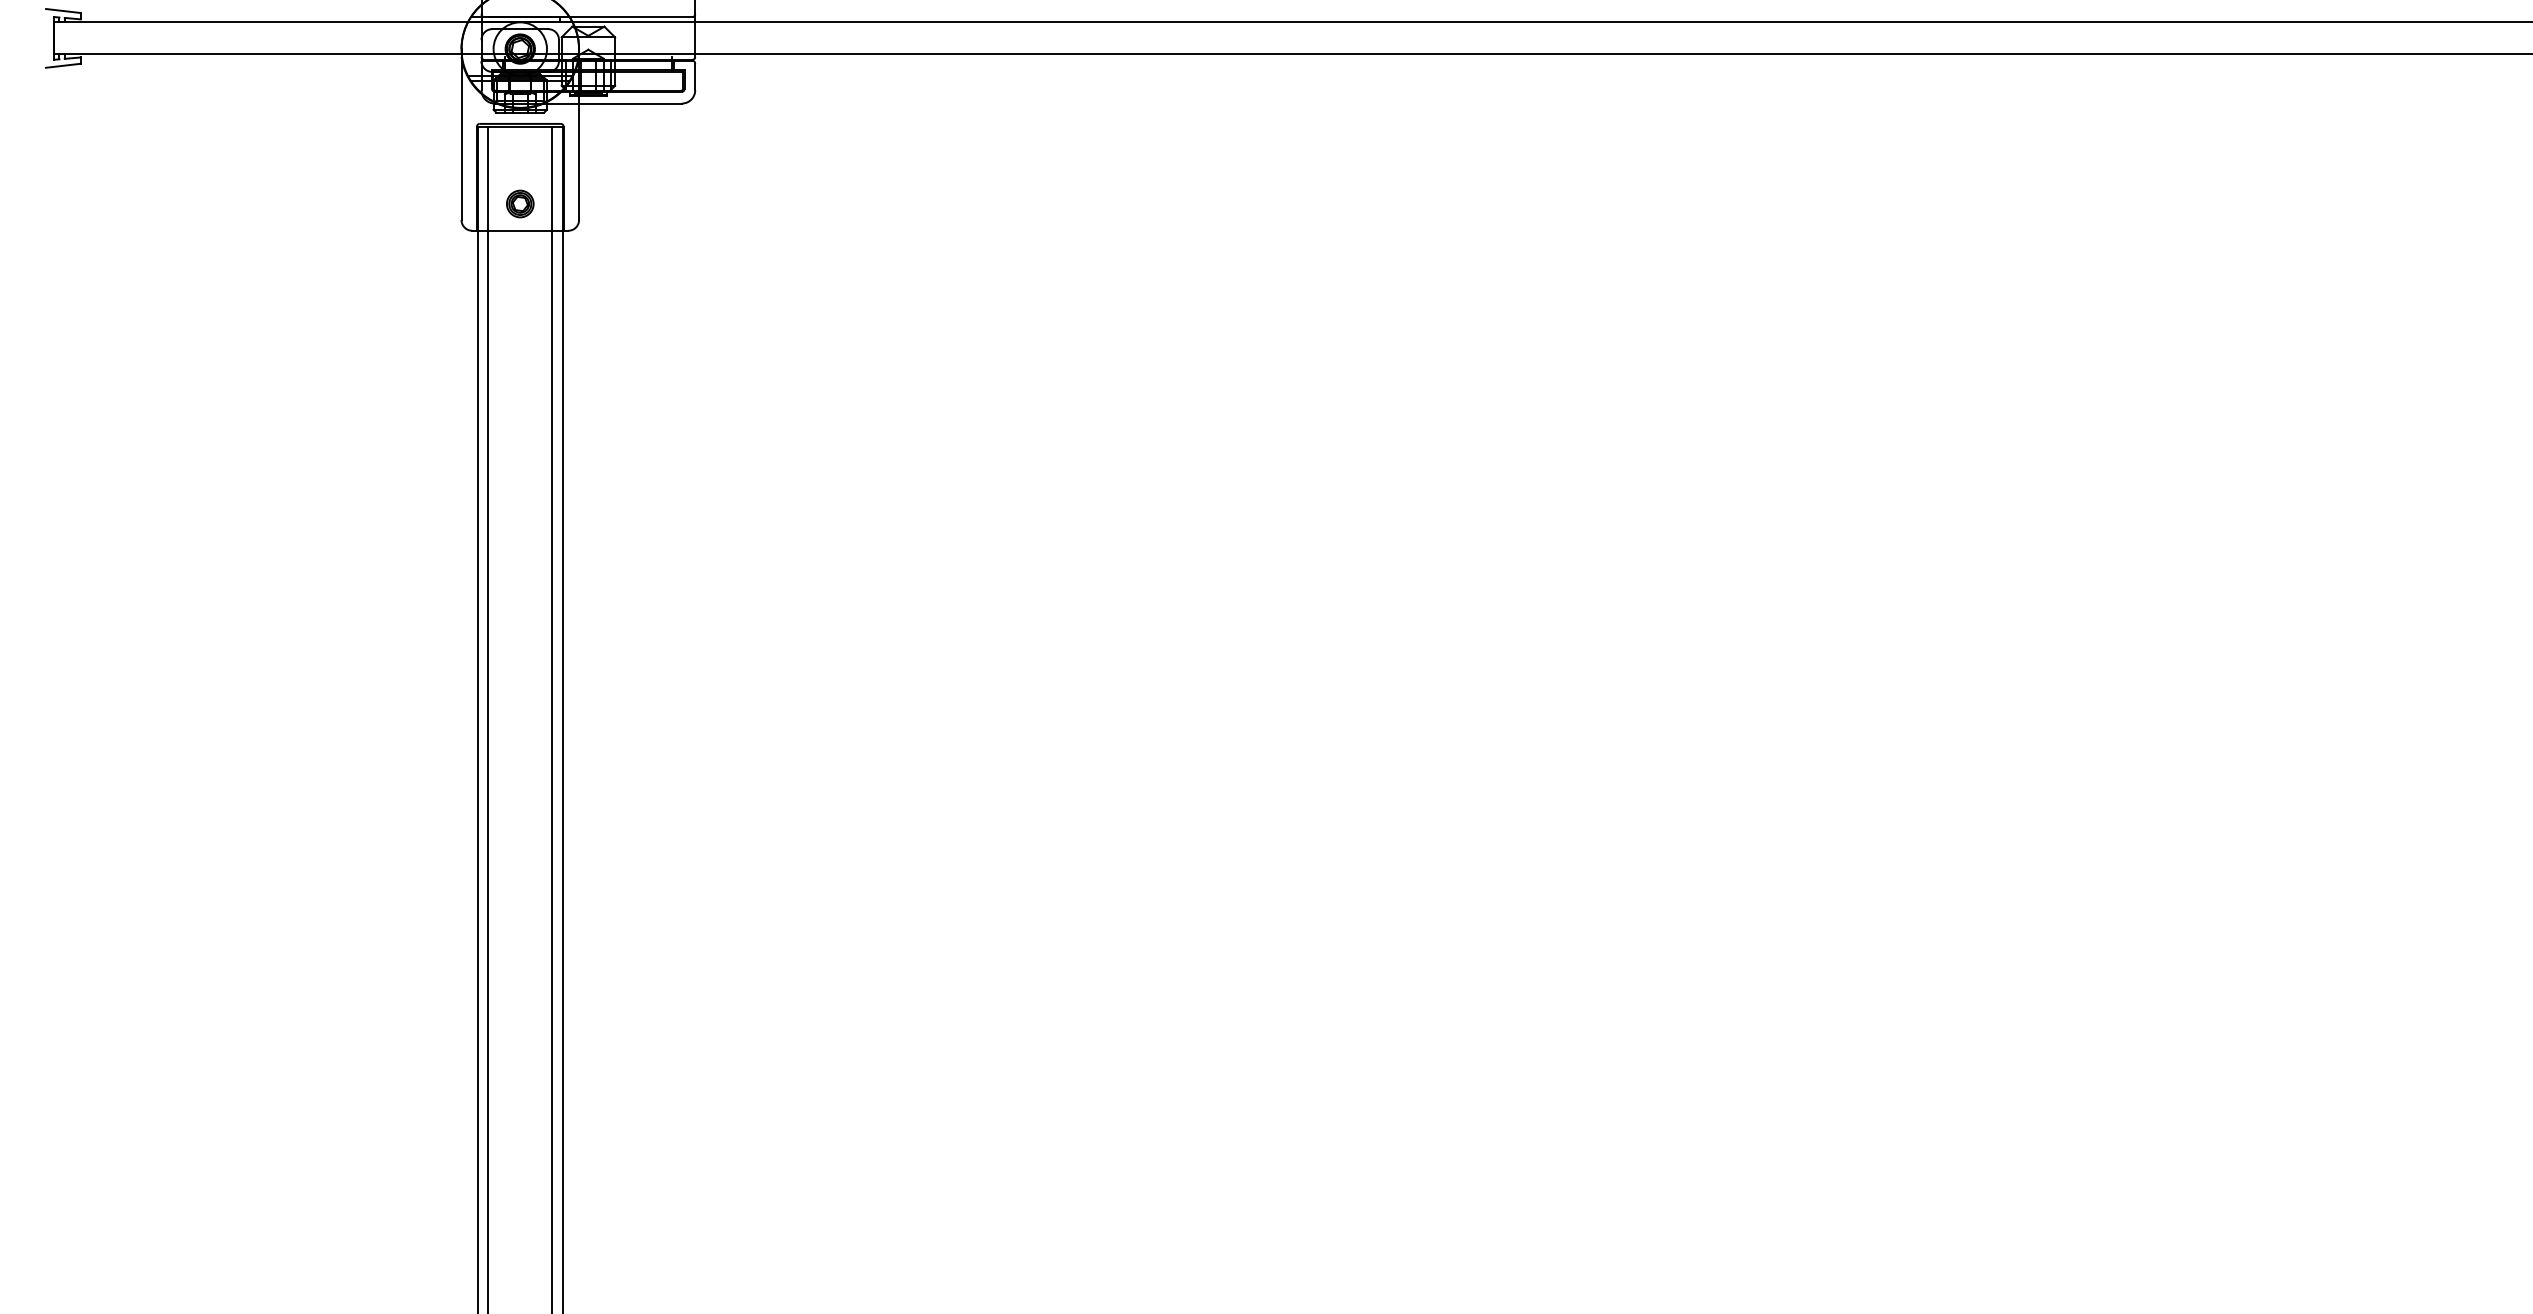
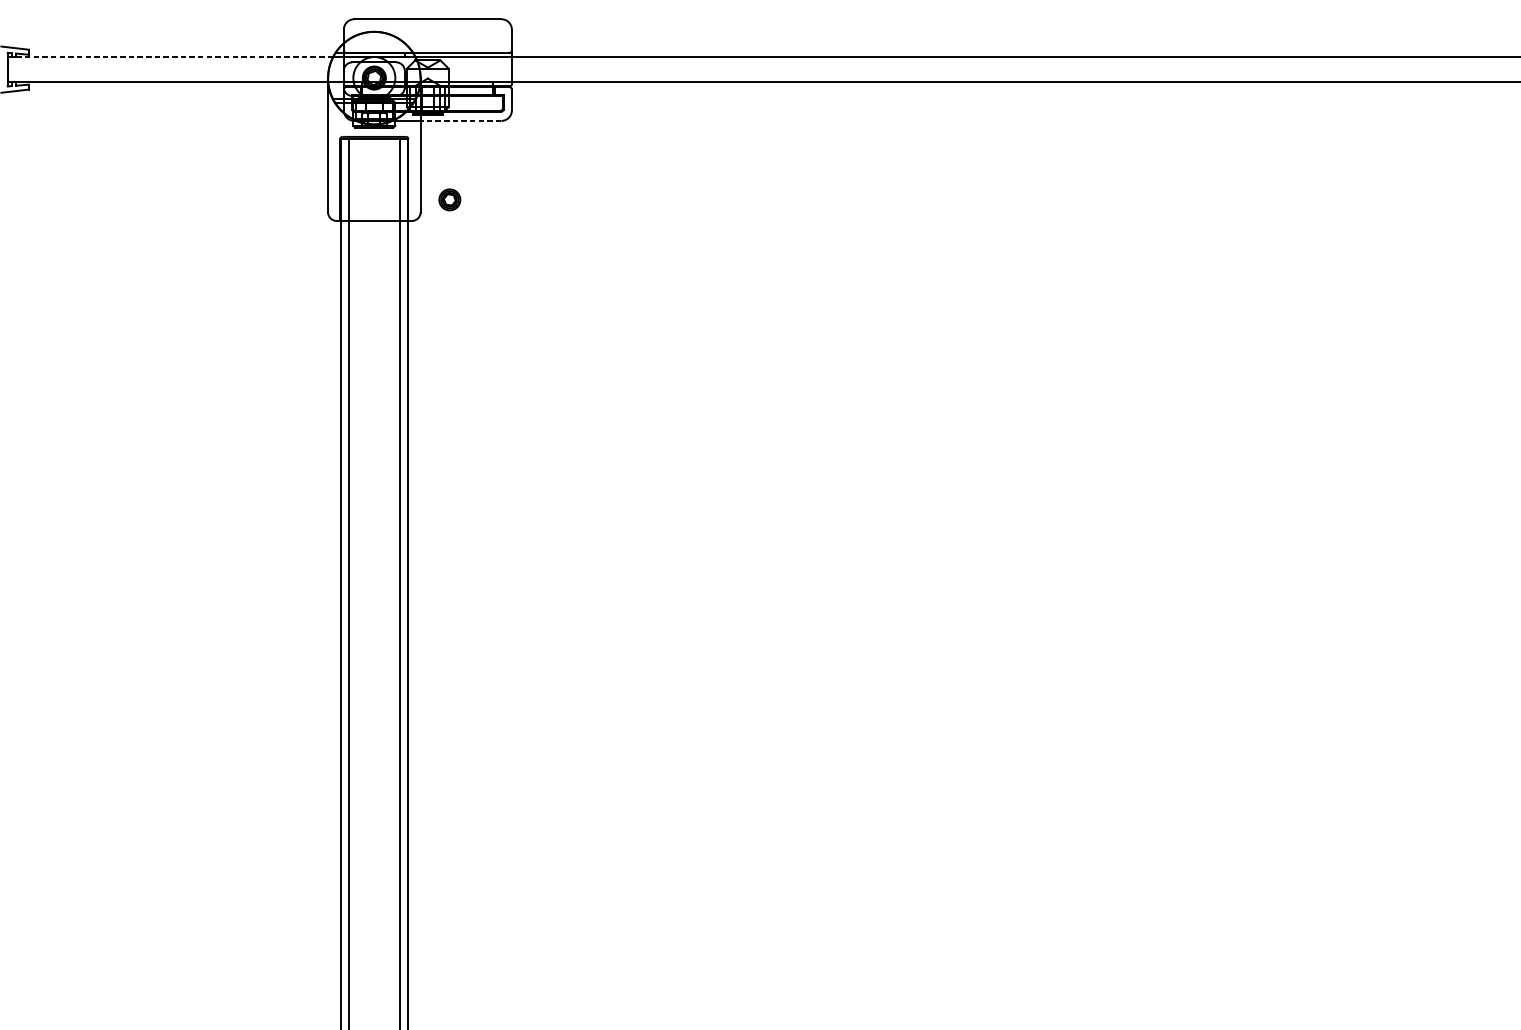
line: (261, 22) -> (170, 57), solid -> dashed
line: (629, 103) -> (460, 120), solid -> dashed
part: (520, 203) -> (450, 199), moved

